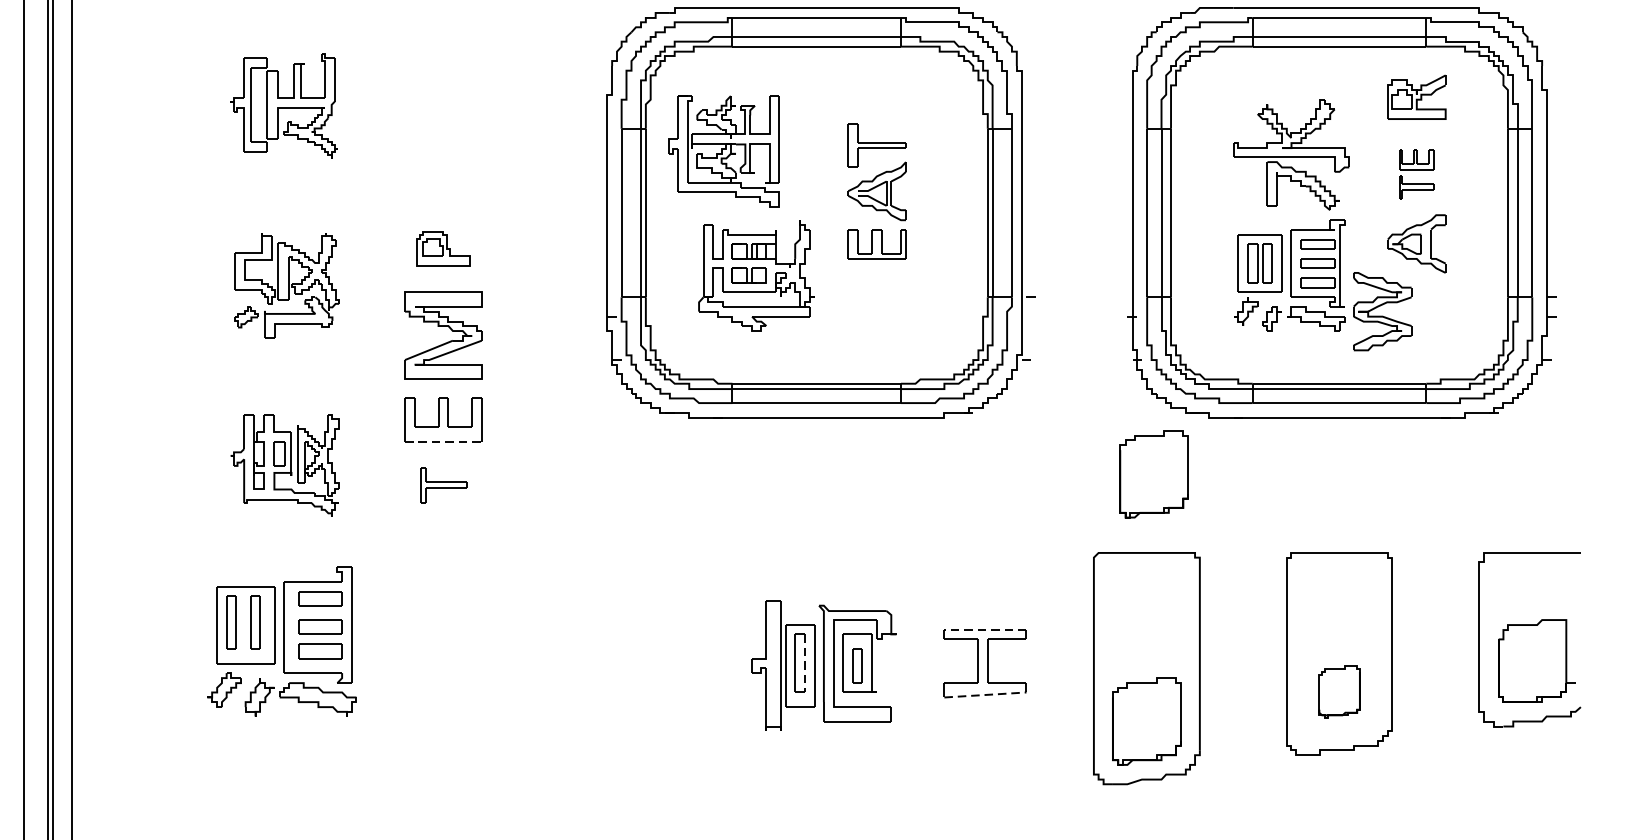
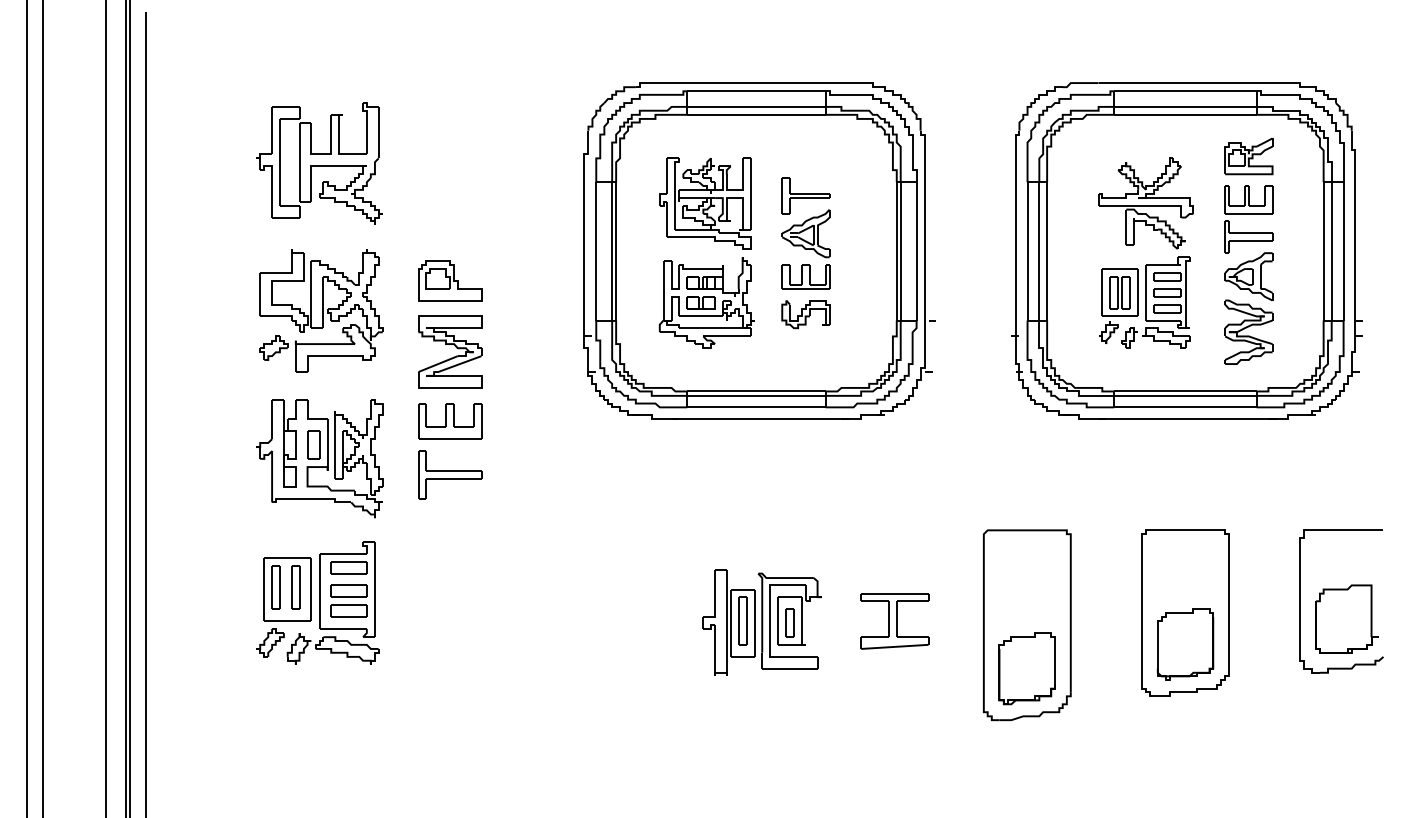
part: (284, 105) -> (319, 163), size x1.43
part: (724, 151) -> (705, 203), moved
part: (1416, 174) -> (1248, 219), size x1.67
part: (444, 248) -> (450, 280), size x1.43
part: (286, 285) -> (321, 310), size x1.43
part: (876, 289) -> (805, 314), added
part: (1382, 310) -> (1248, 331), moved
line: (444, 442) -> (450, 439), dashed -> solid
part: (284, 465) -> (319, 458), size x1.43
part: (1153, 473) -> (1032, 465), removed
part: (444, 484) -> (450, 474), size x1.67
line: (985, 629) -> (894, 593), dashed -> solid
line: (804, 664) -> (746, 621), dashed -> solid
part: (1339, 692) -> (1185, 644), size x1.67
line: (985, 694) -> (894, 646), dashed -> solid

